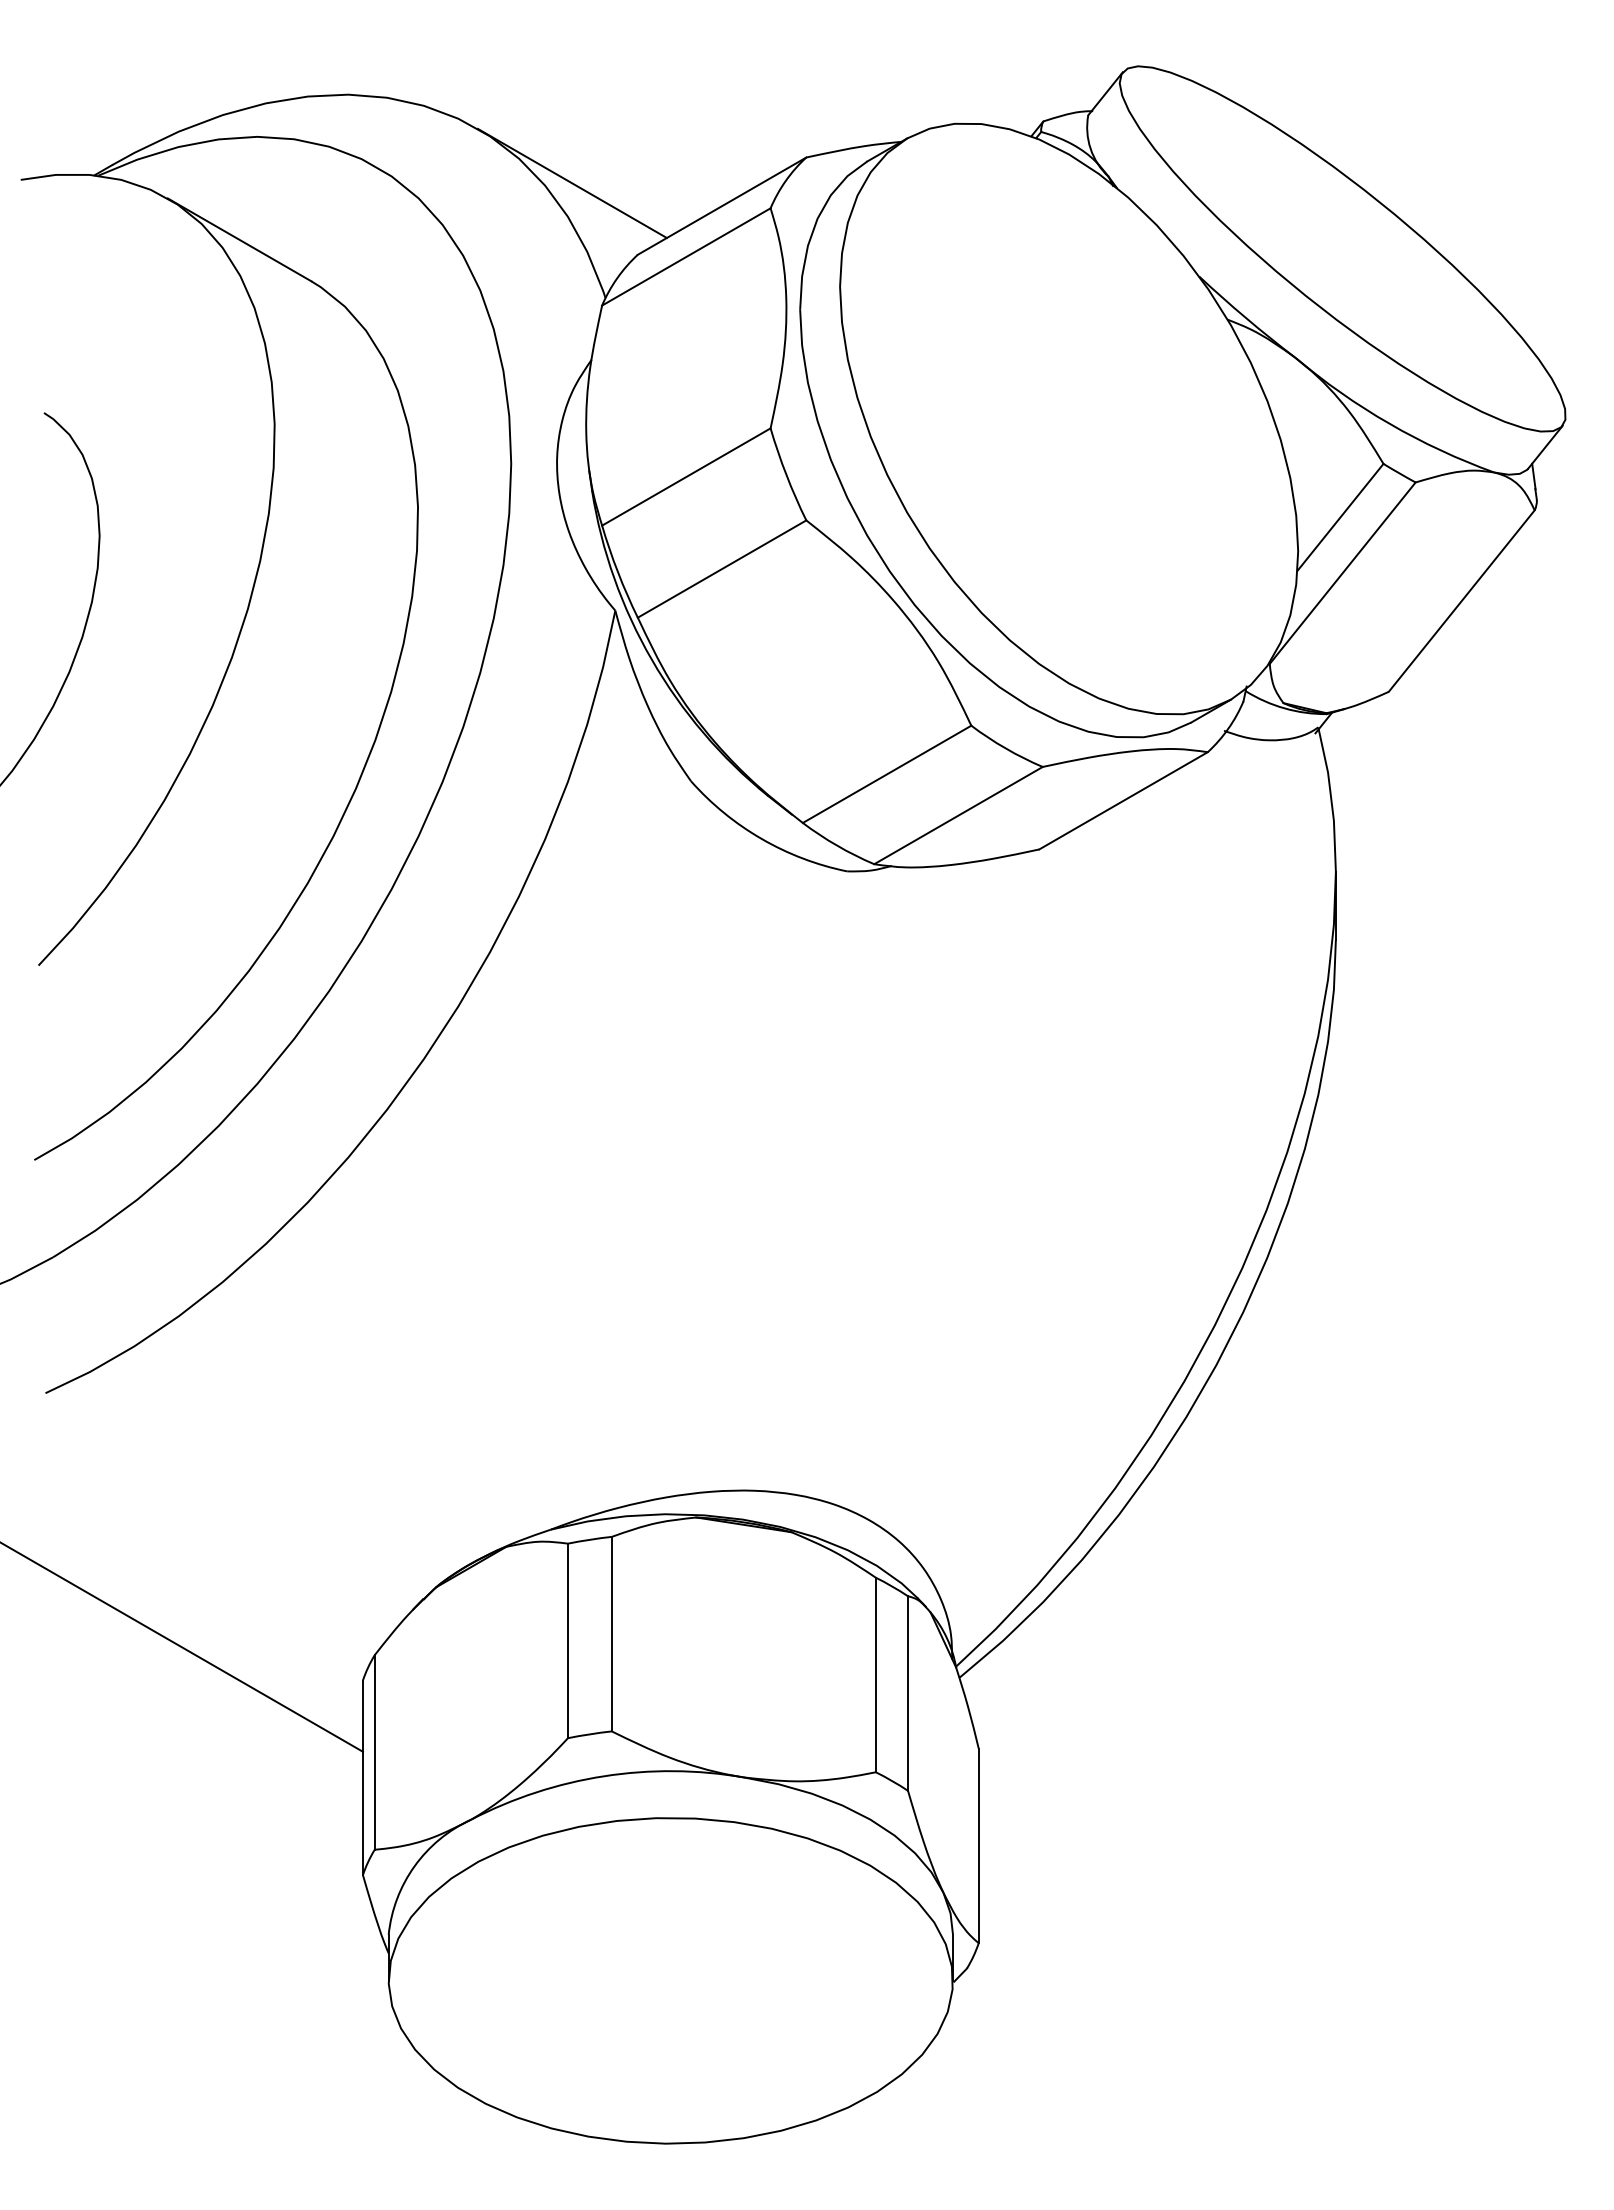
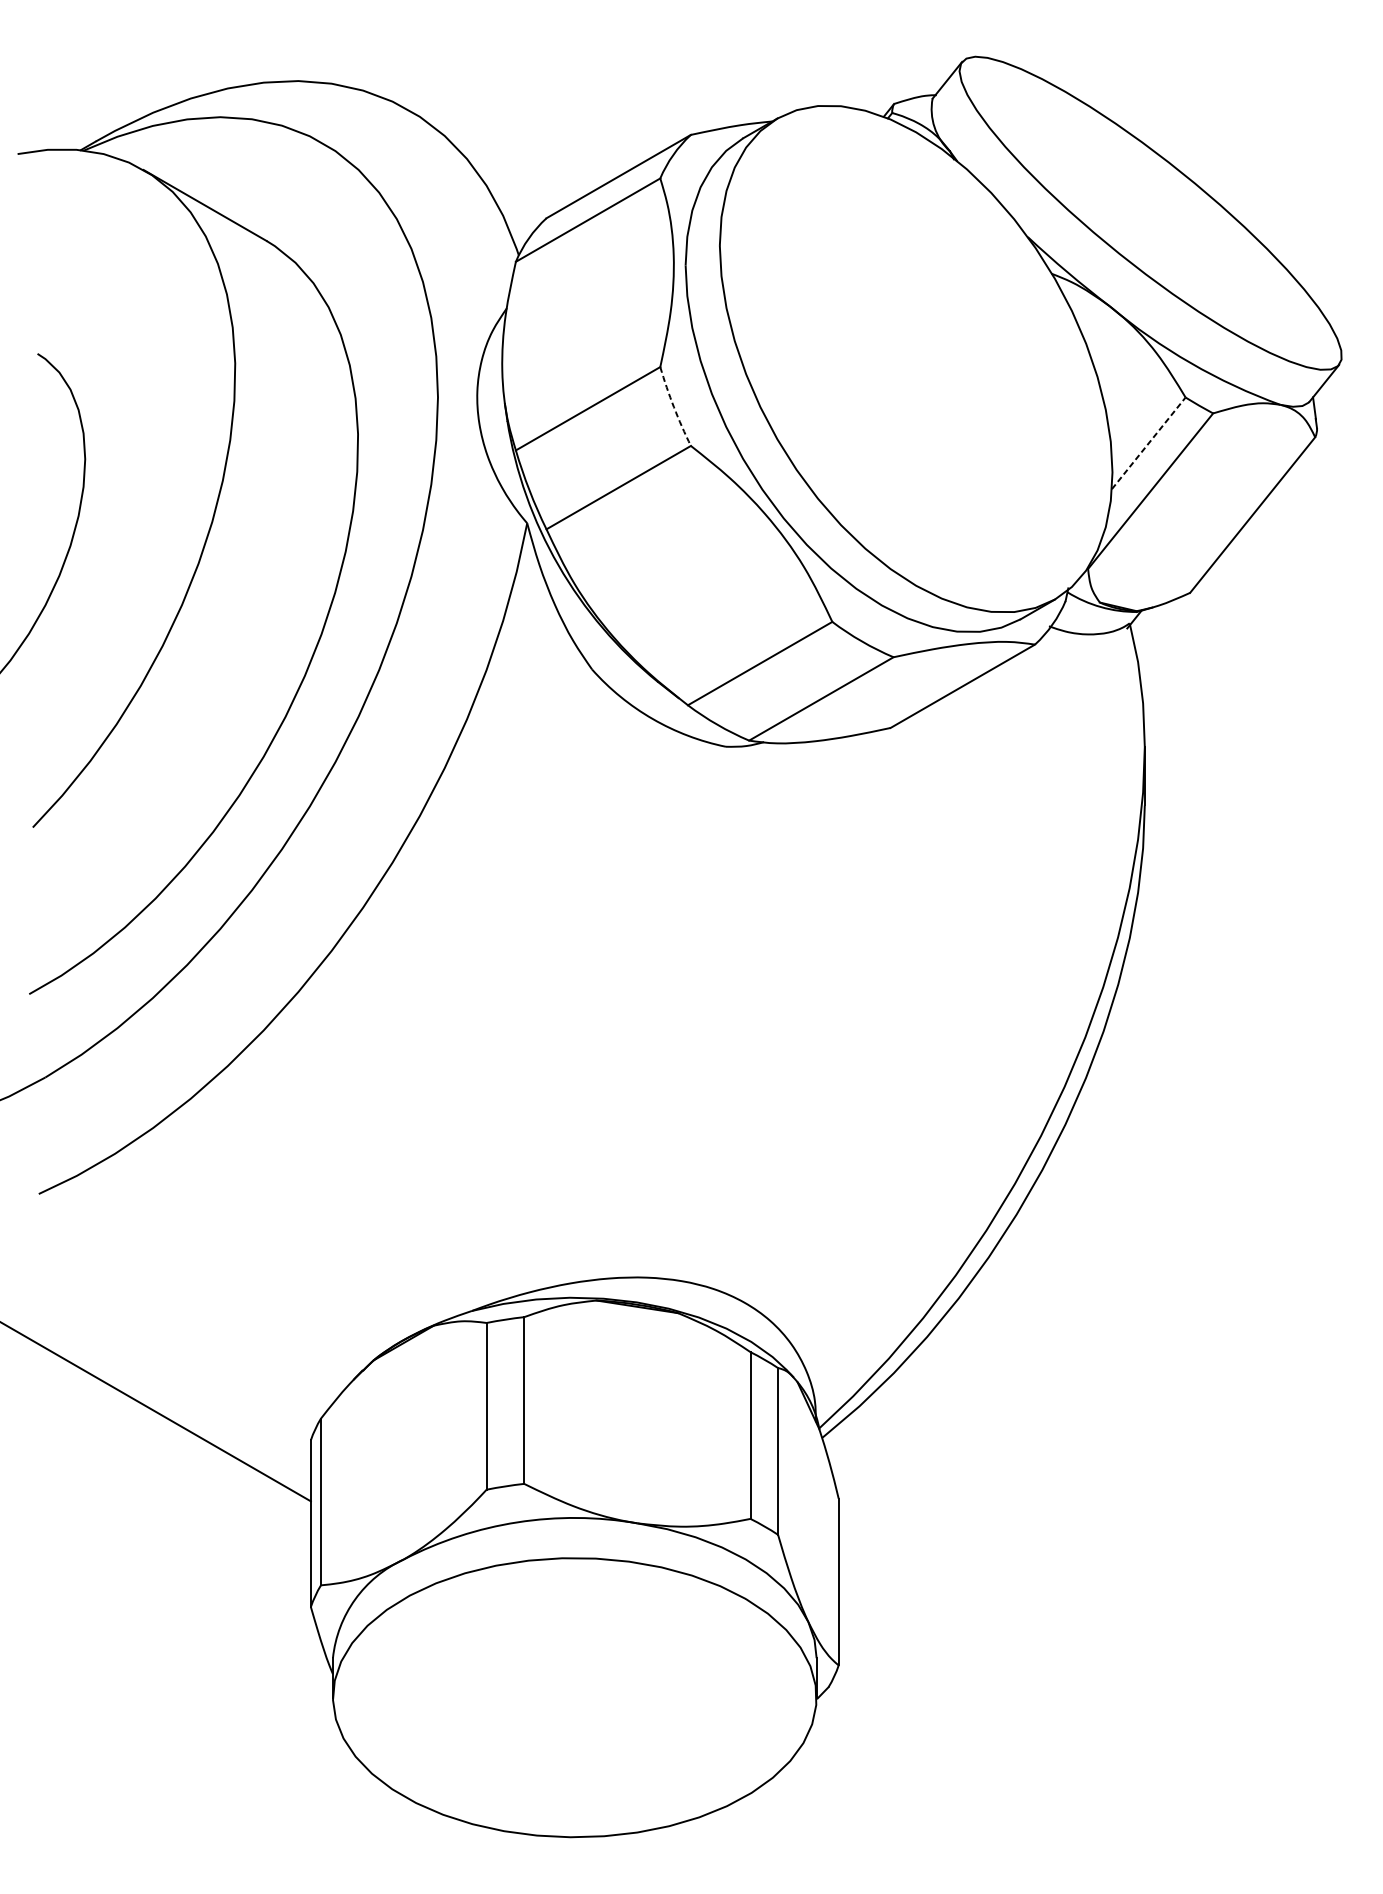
line: (571, 183) -> (489, 157), removed
arc: (786, 475) -> (673, 407), solid -> dashed
line: (1340, 517) -> (1148, 443), solid -> dashed

